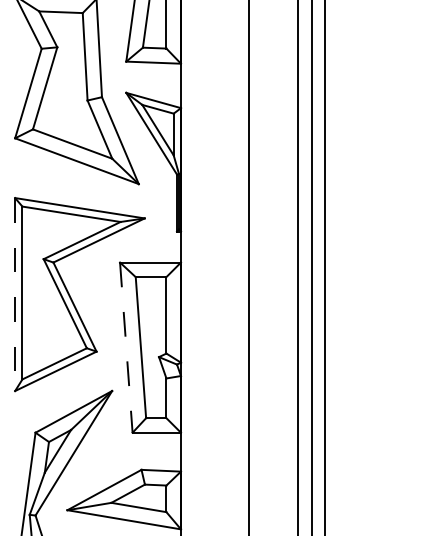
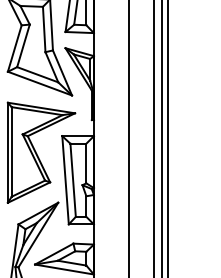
line: (14, 295) -> (7, 153), dashed -> solid
line: (126, 348) -> (65, 180), dashed -> solid

